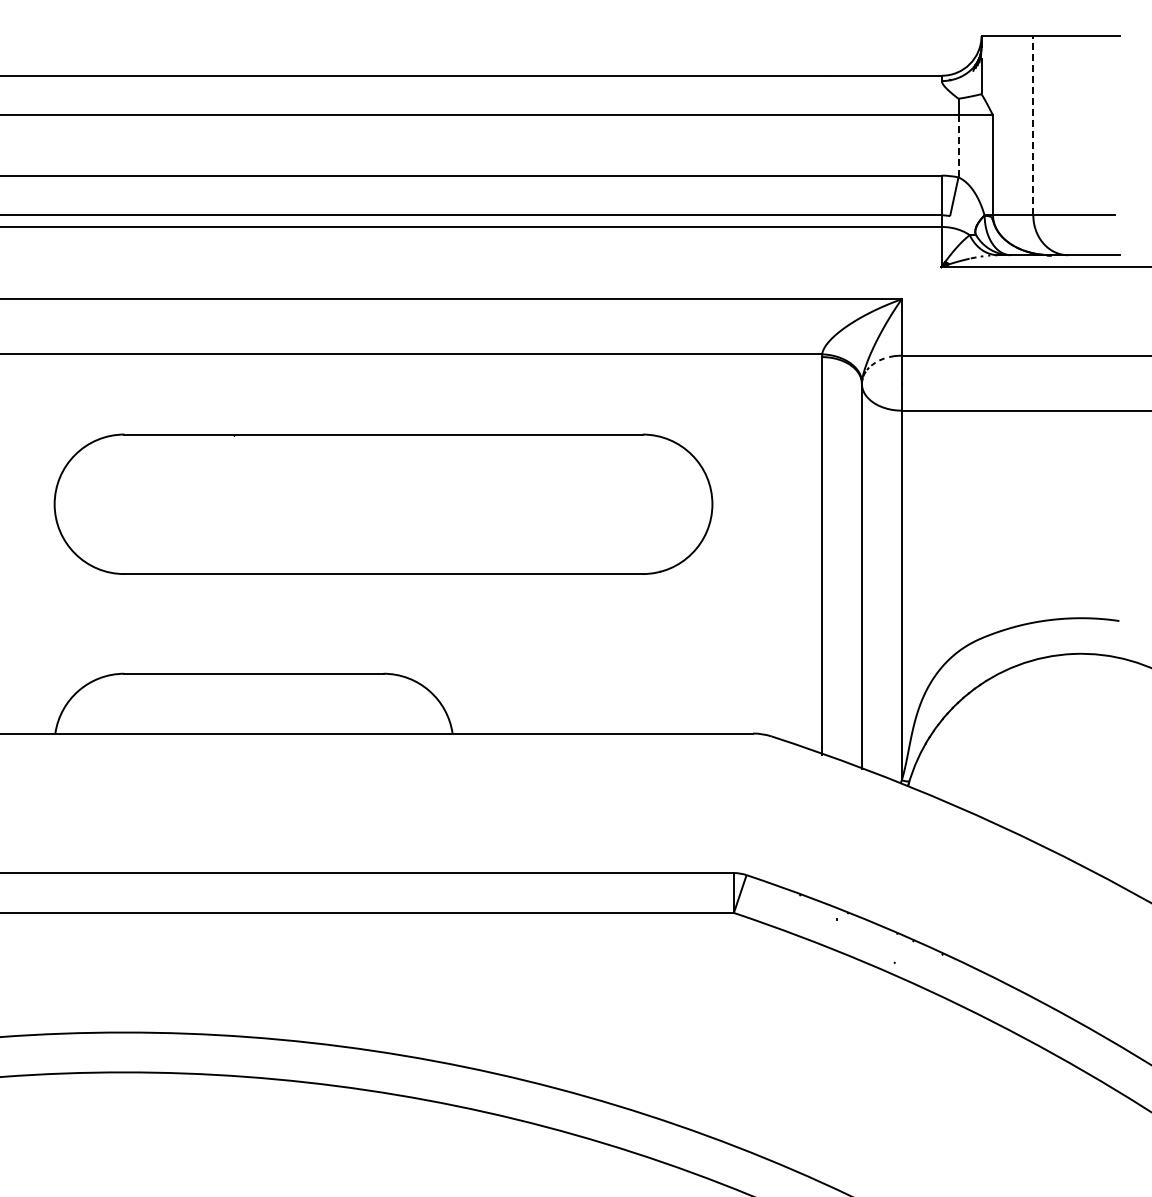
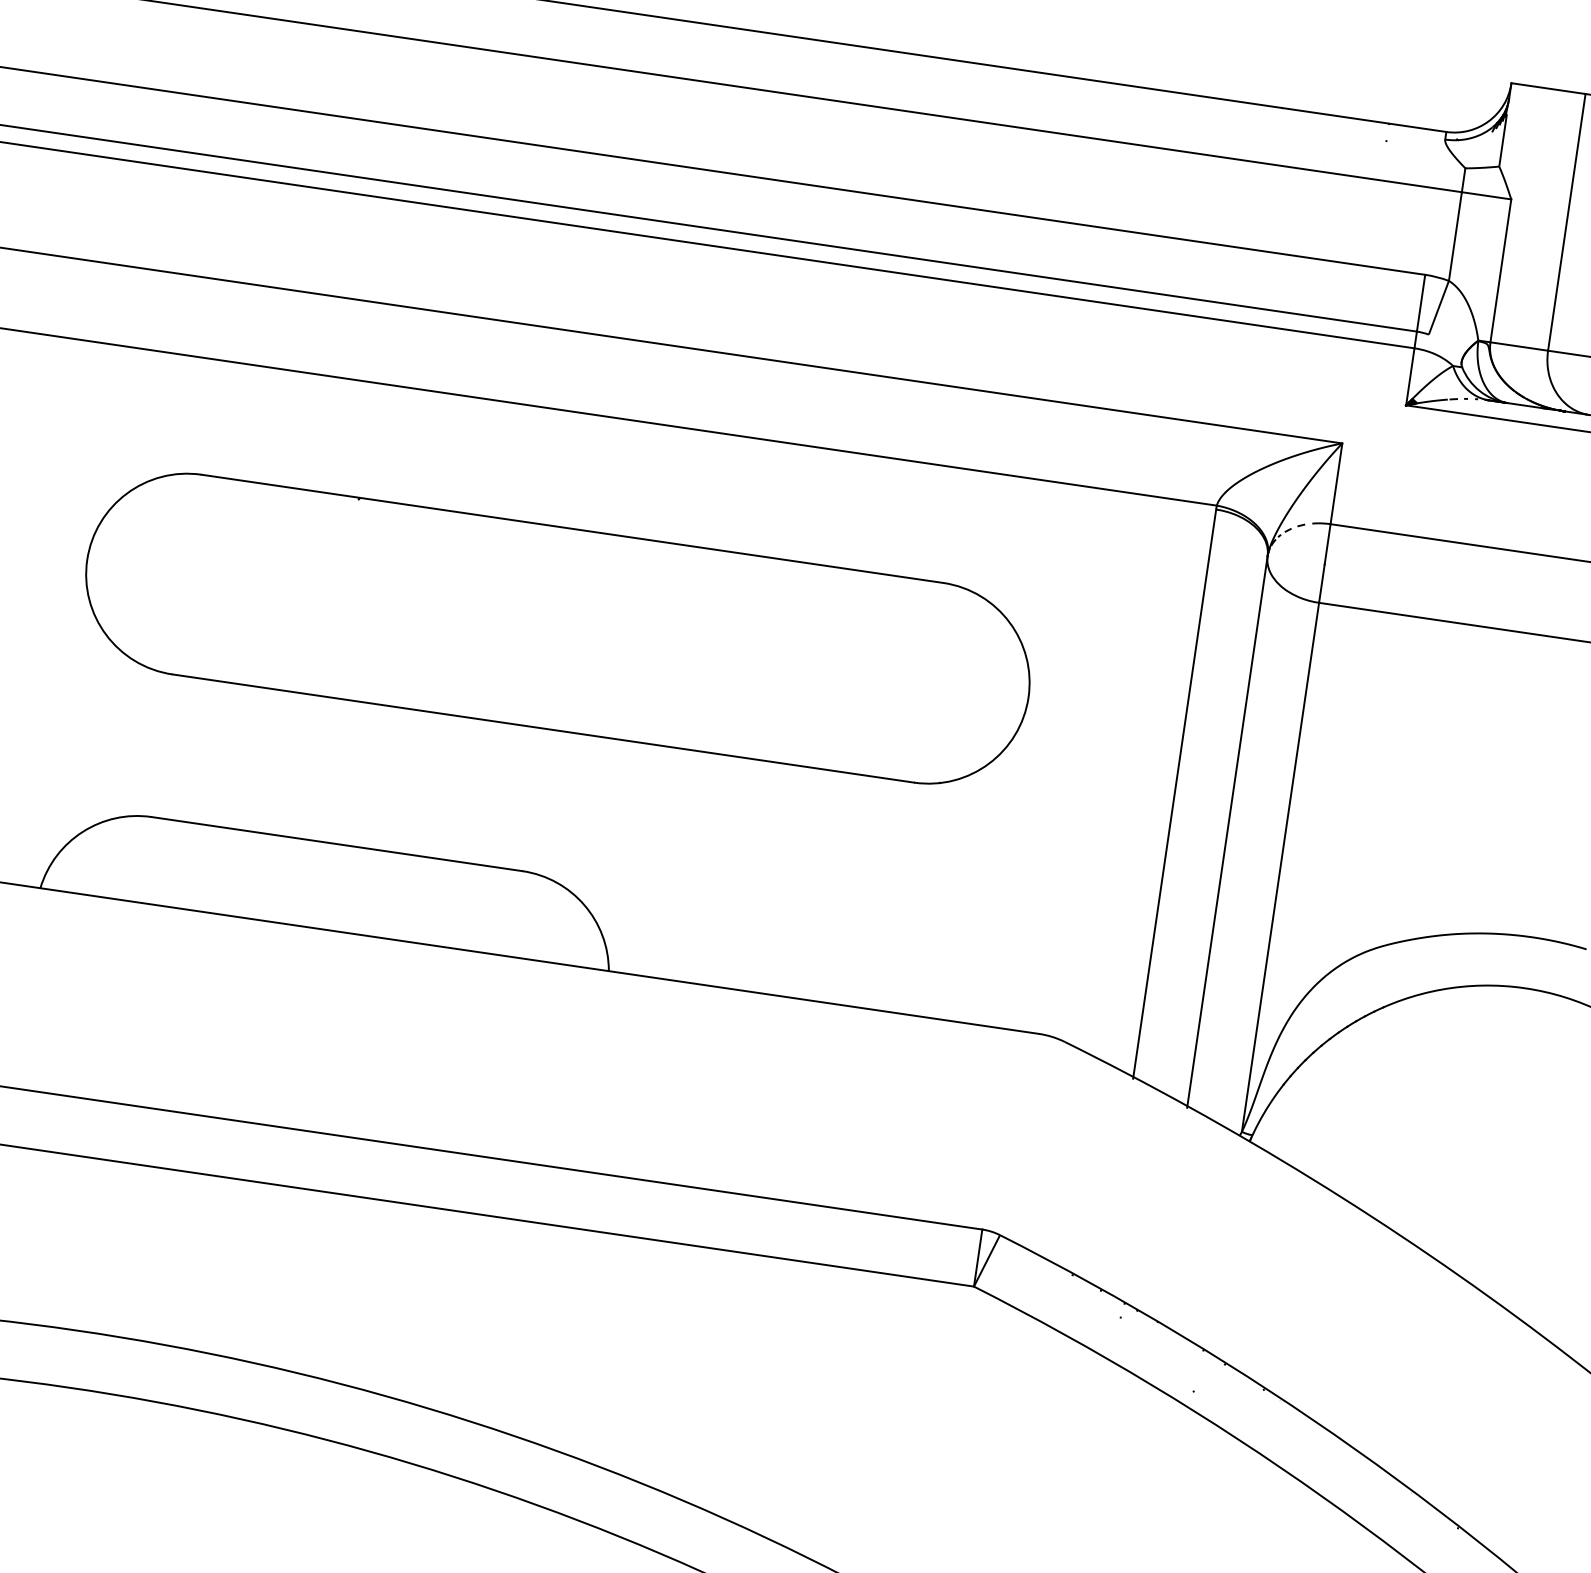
line: (1033, 125) -> (1567, 222), dashed -> solid
line: (958, 146) -> (1455, 236), dashed -> solid

